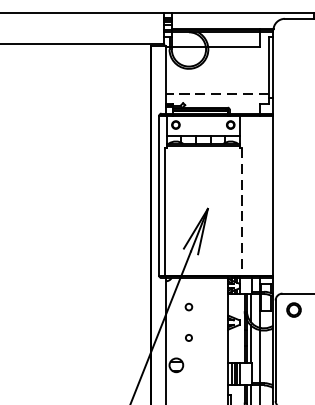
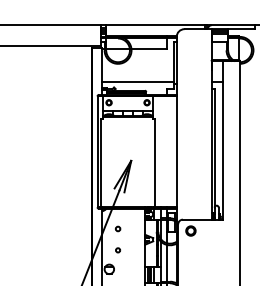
line: (216, 94) -> (137, 81), dashed -> solid
line: (241, 212) -> (154, 163), dashed -> solid

